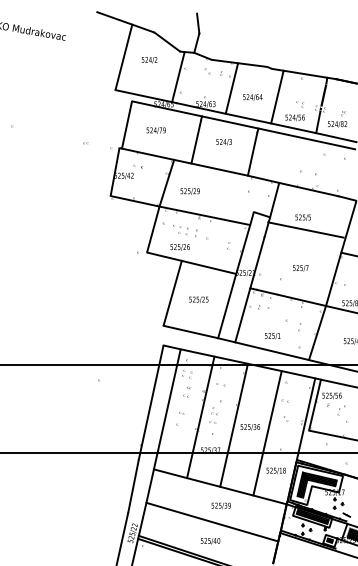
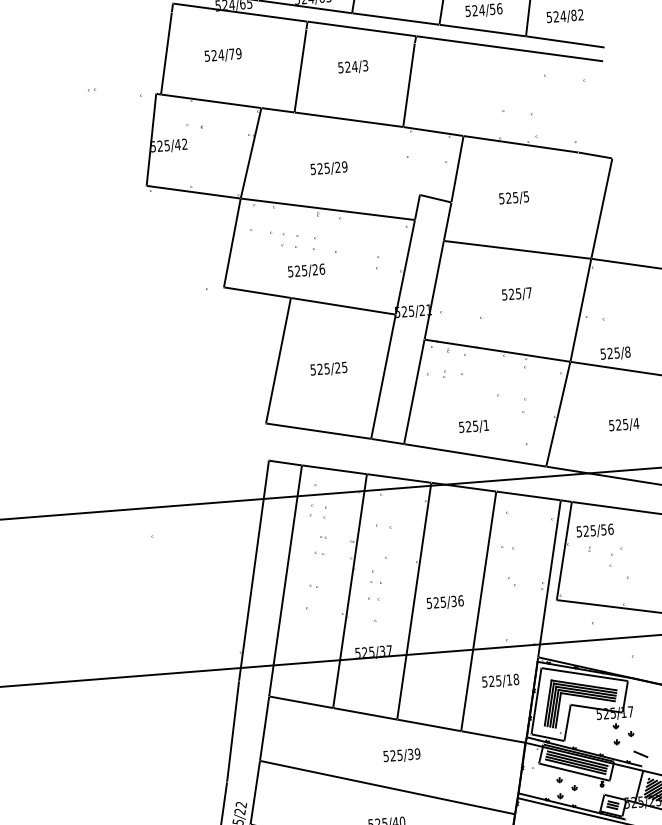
text: (189, 191) -> (327, 168), moved
line: (305, 229) -> (516, 249), moved
text: (179, 247) -> (305, 271), moved

